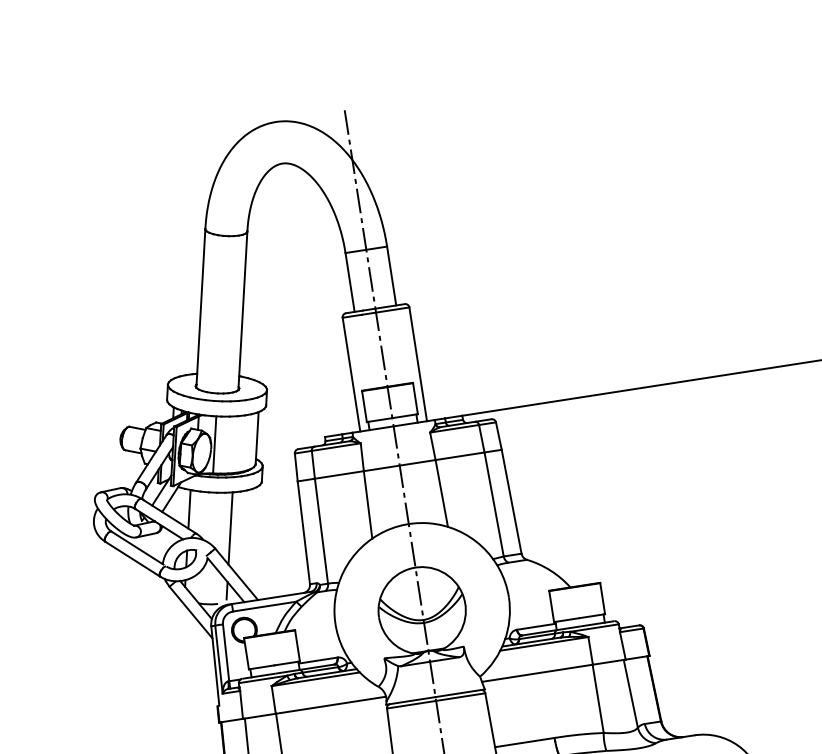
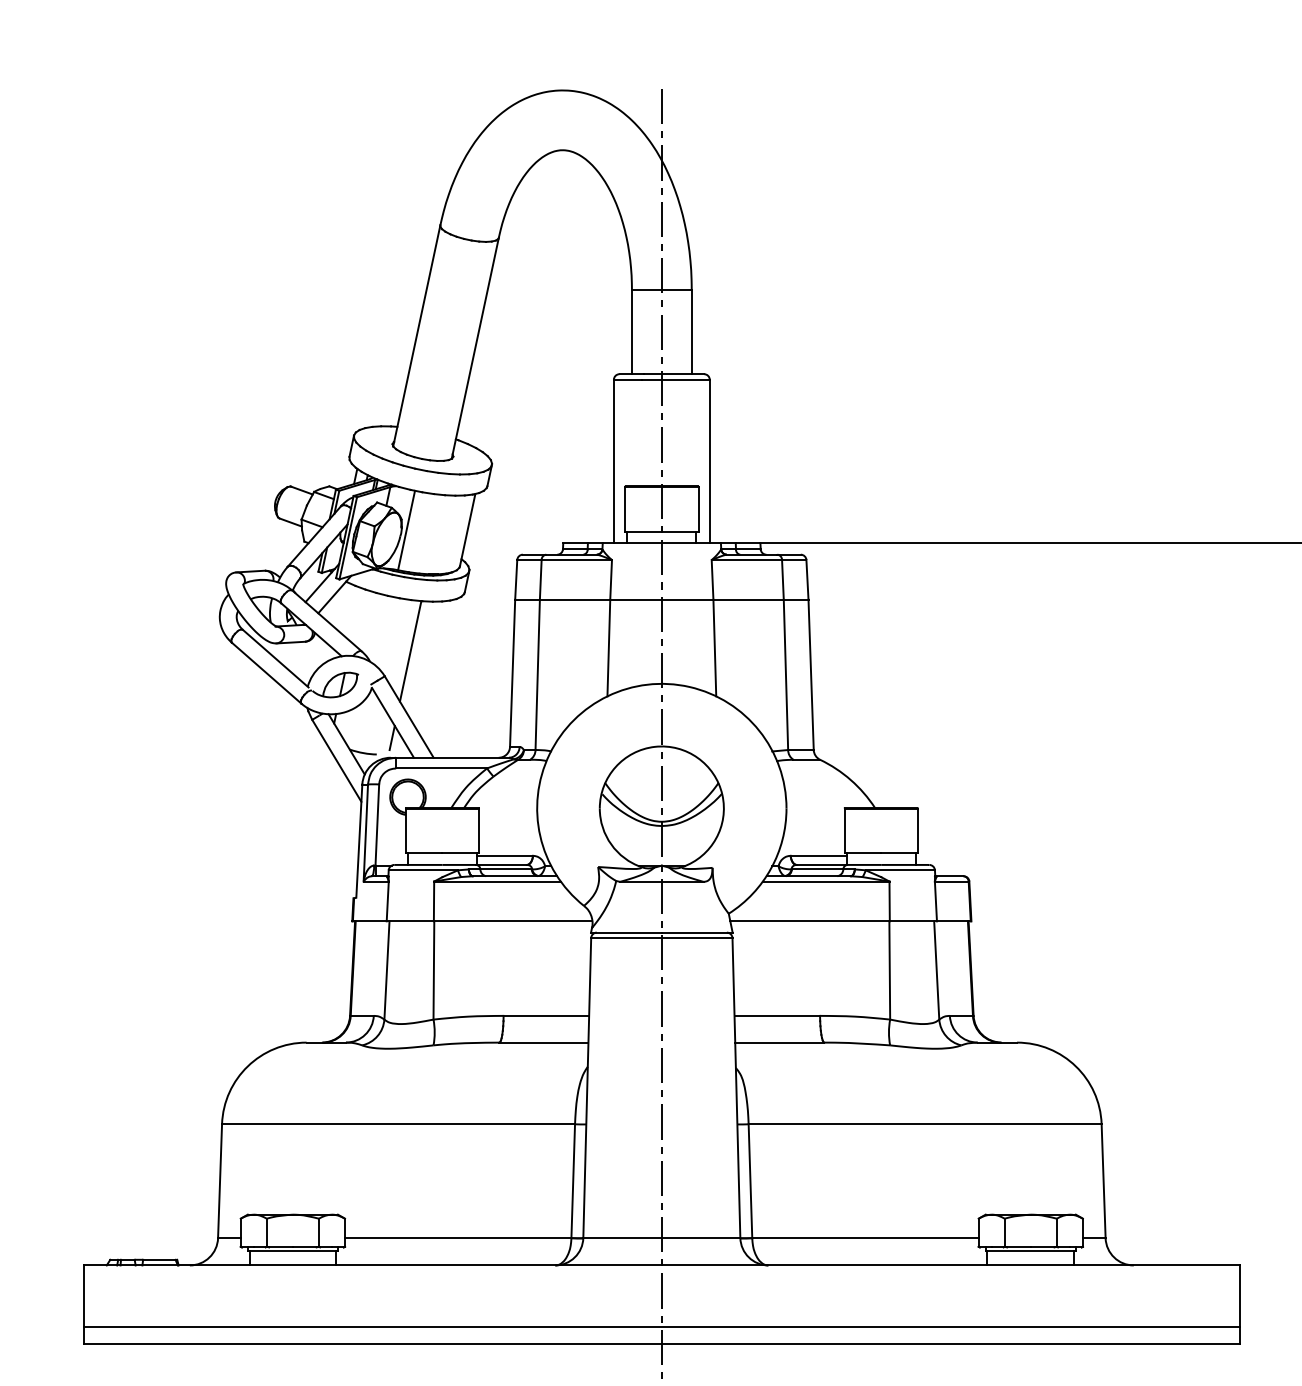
line: (189, 509) -> (356, 615), removed

